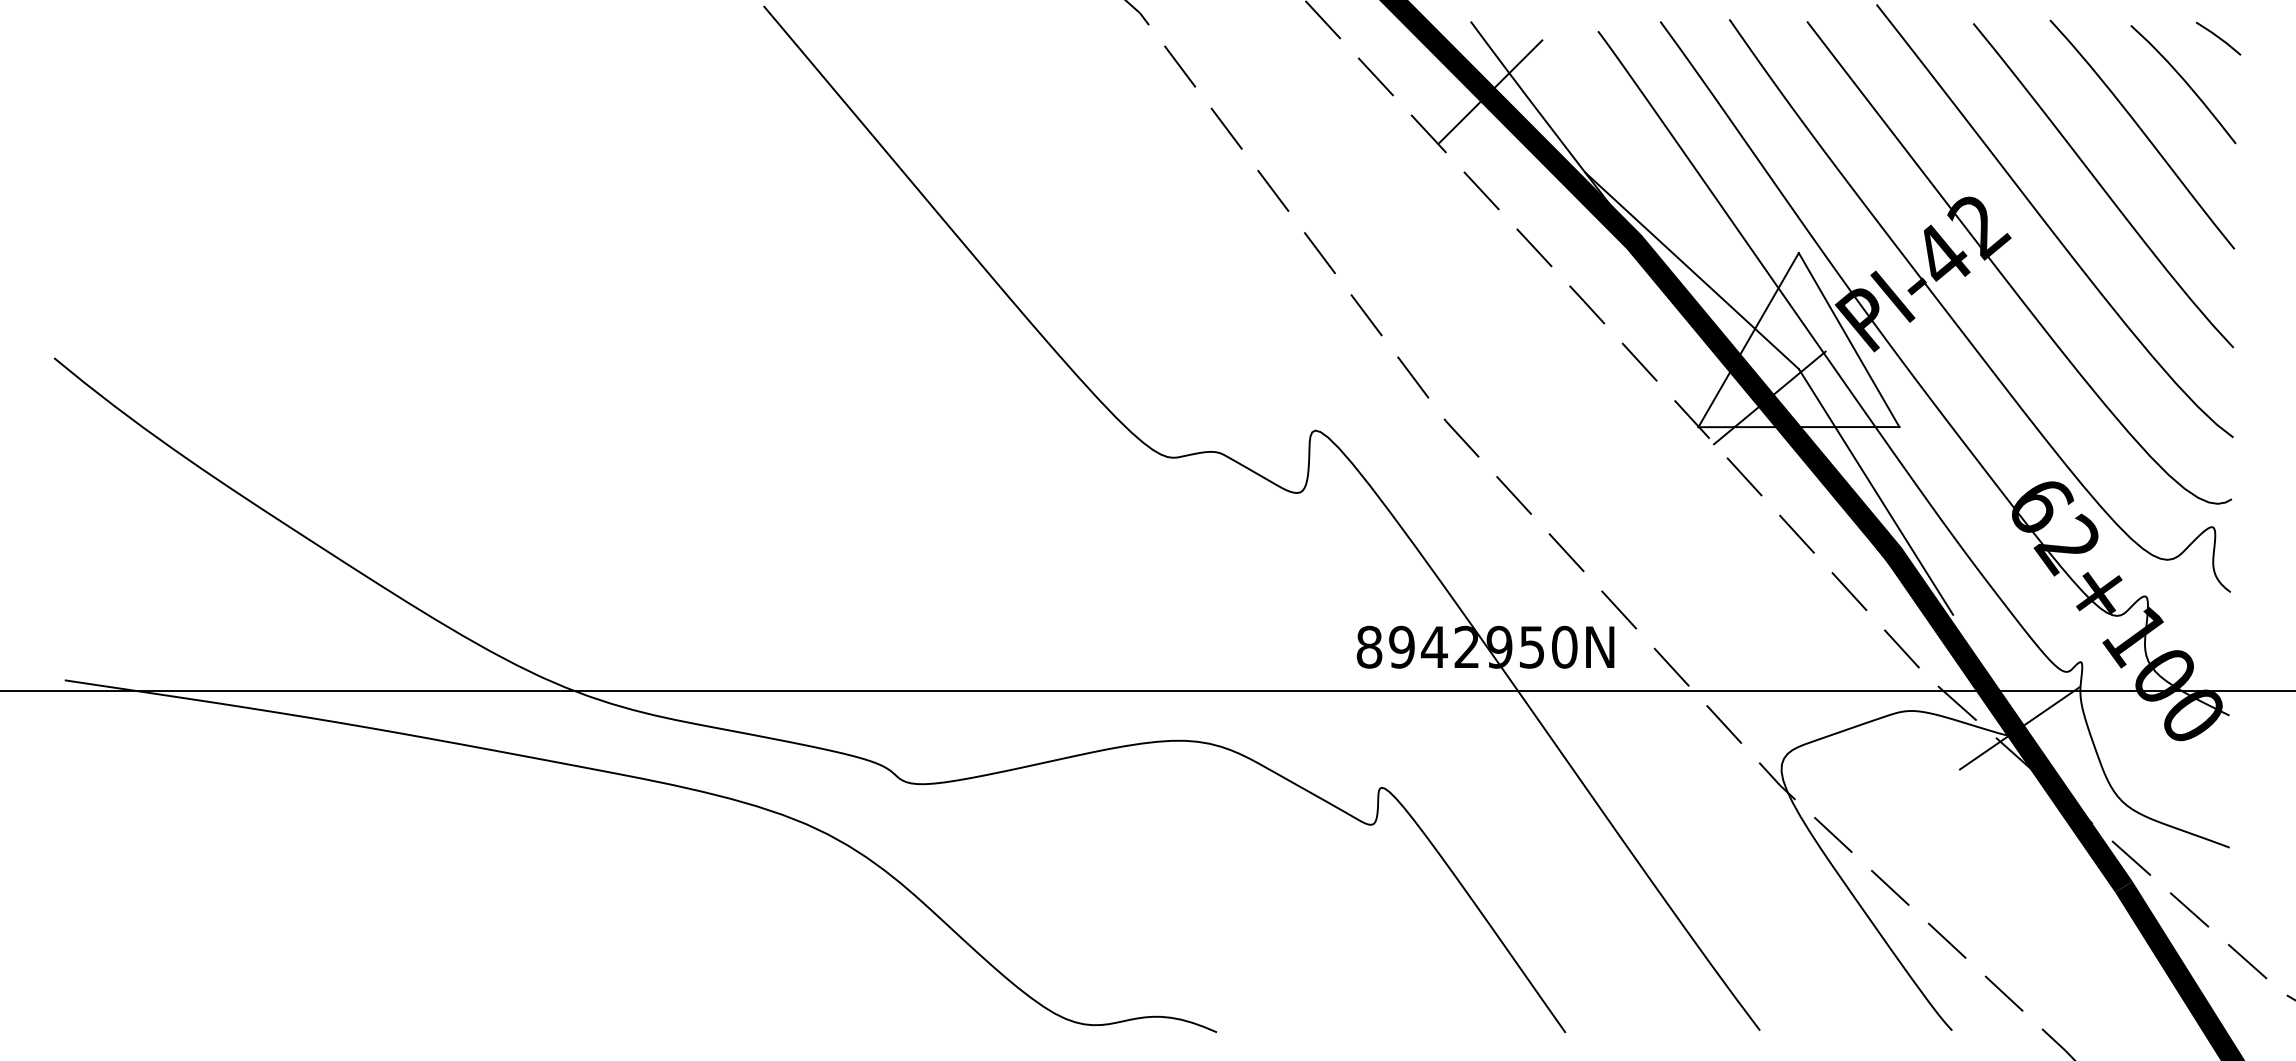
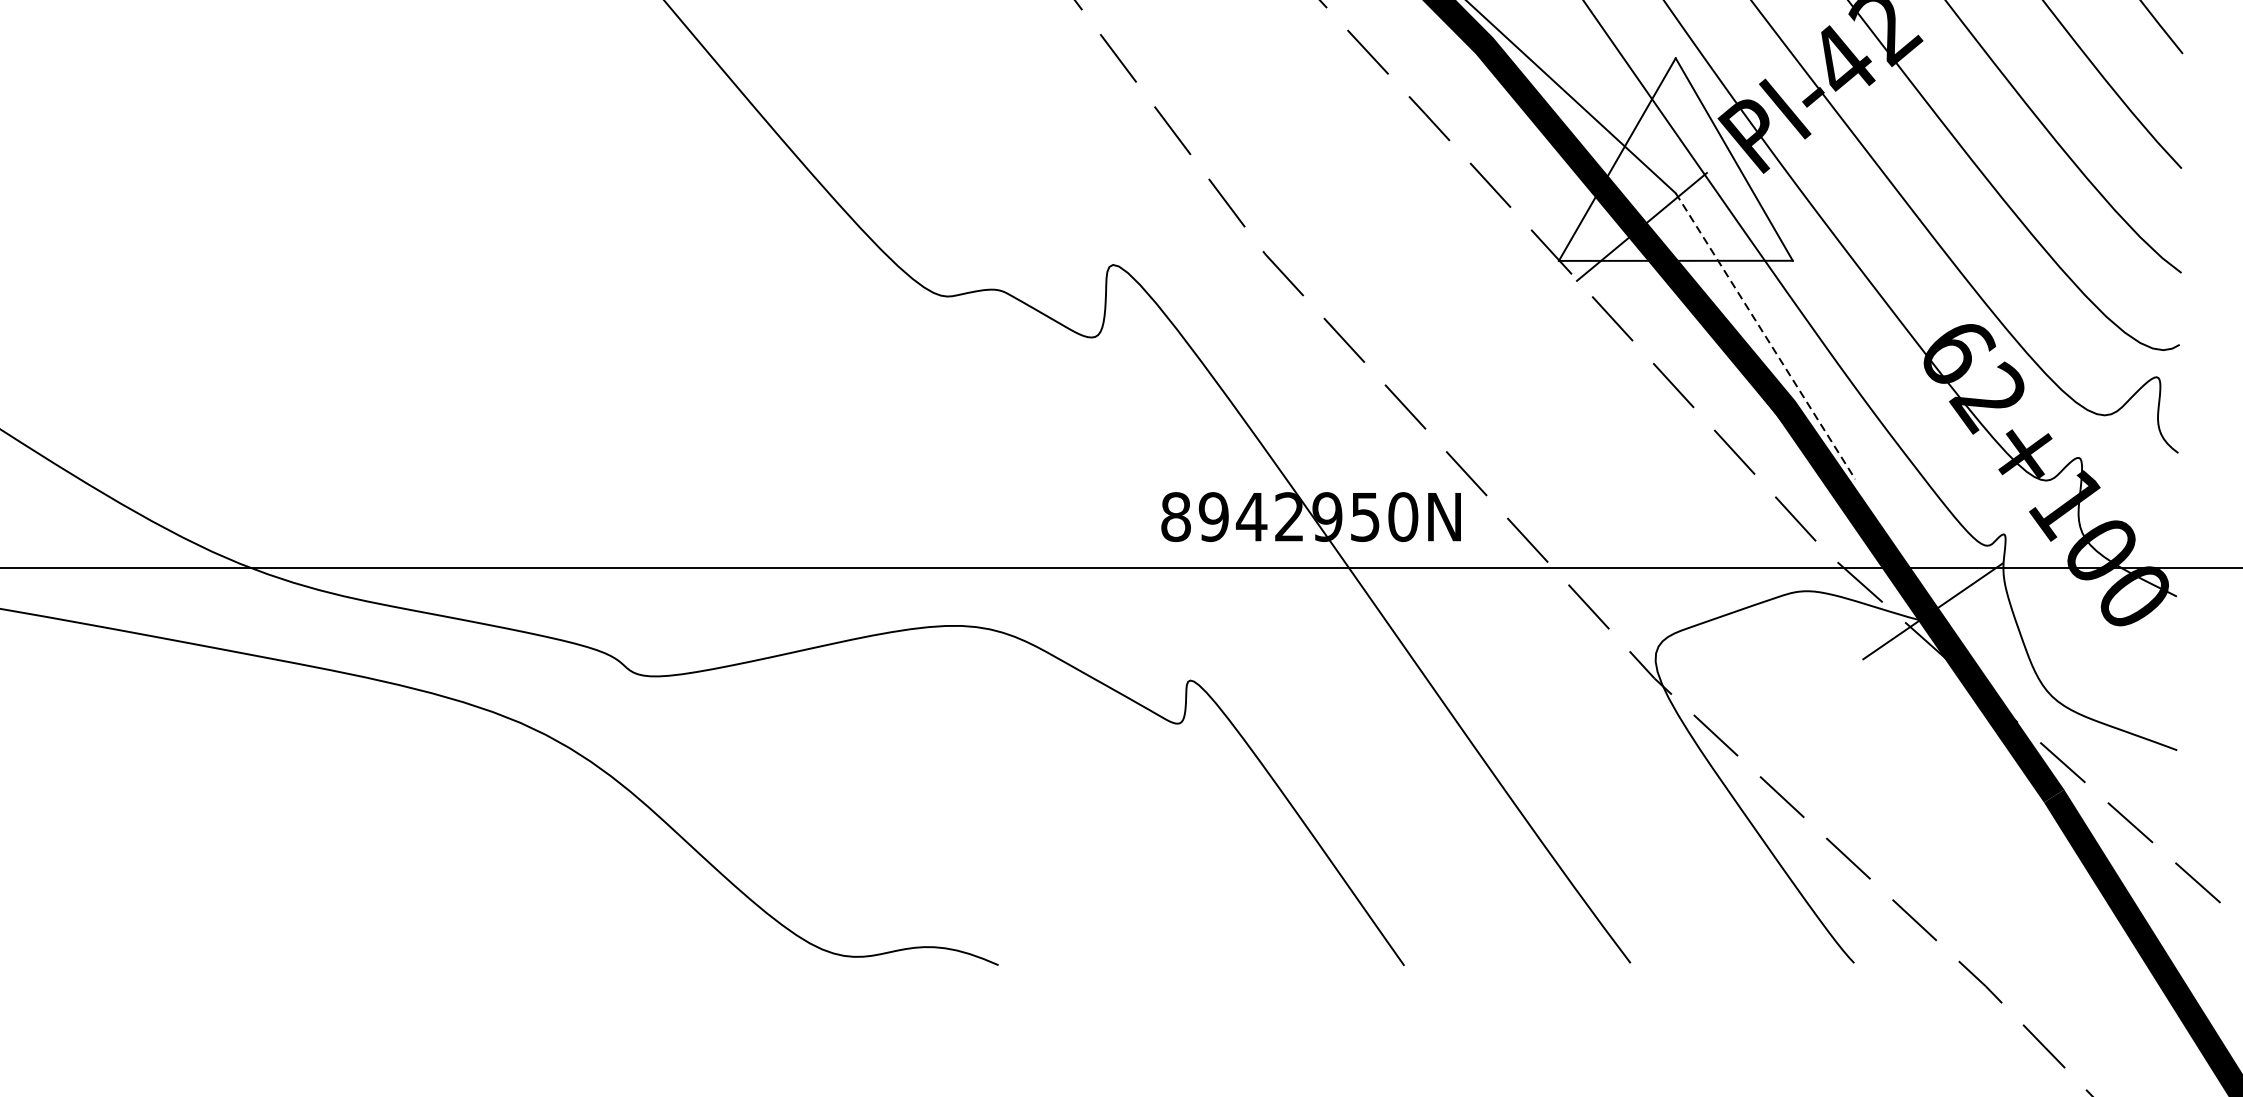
line: (1876, 492) -> (1766, 336), solid -> dashed

